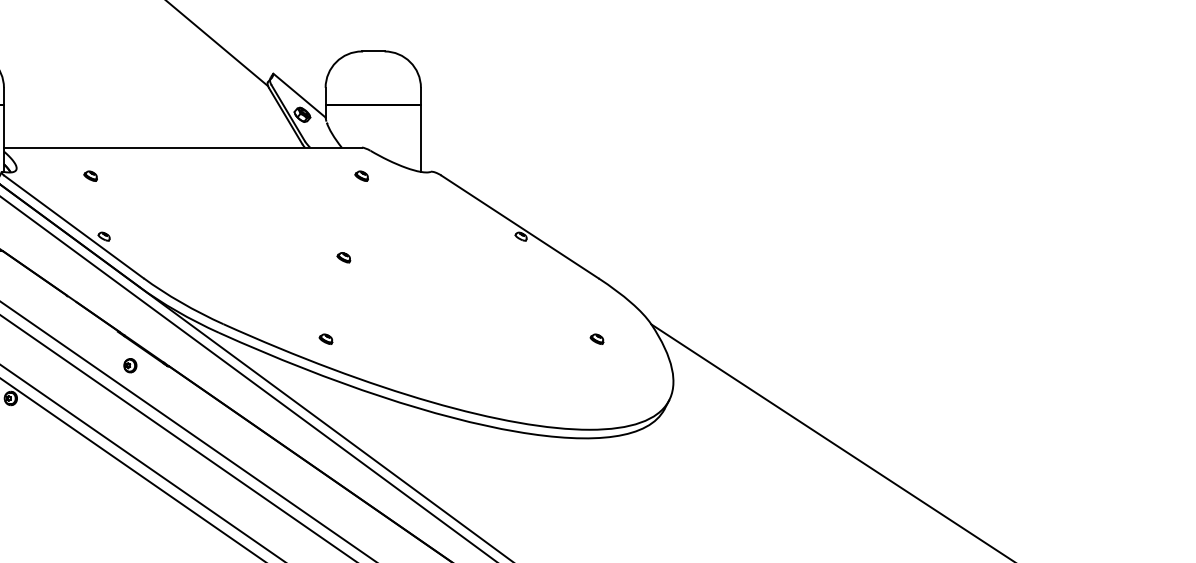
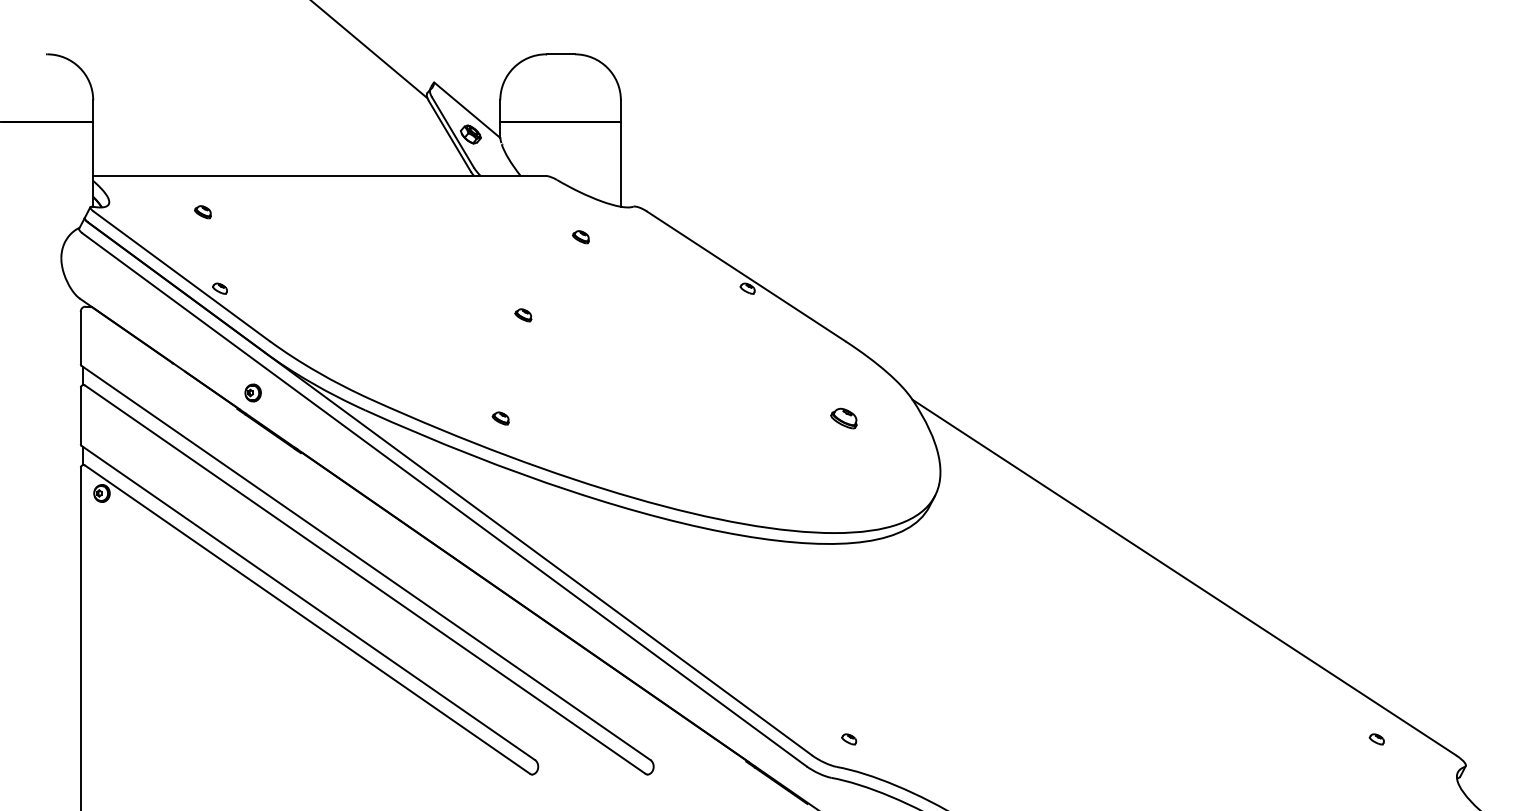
part: (361, 176) -> (580, 237), moved
part: (596, 339) -> (843, 418), size x1.6
part: (129, 365) -> (252, 392), moved

